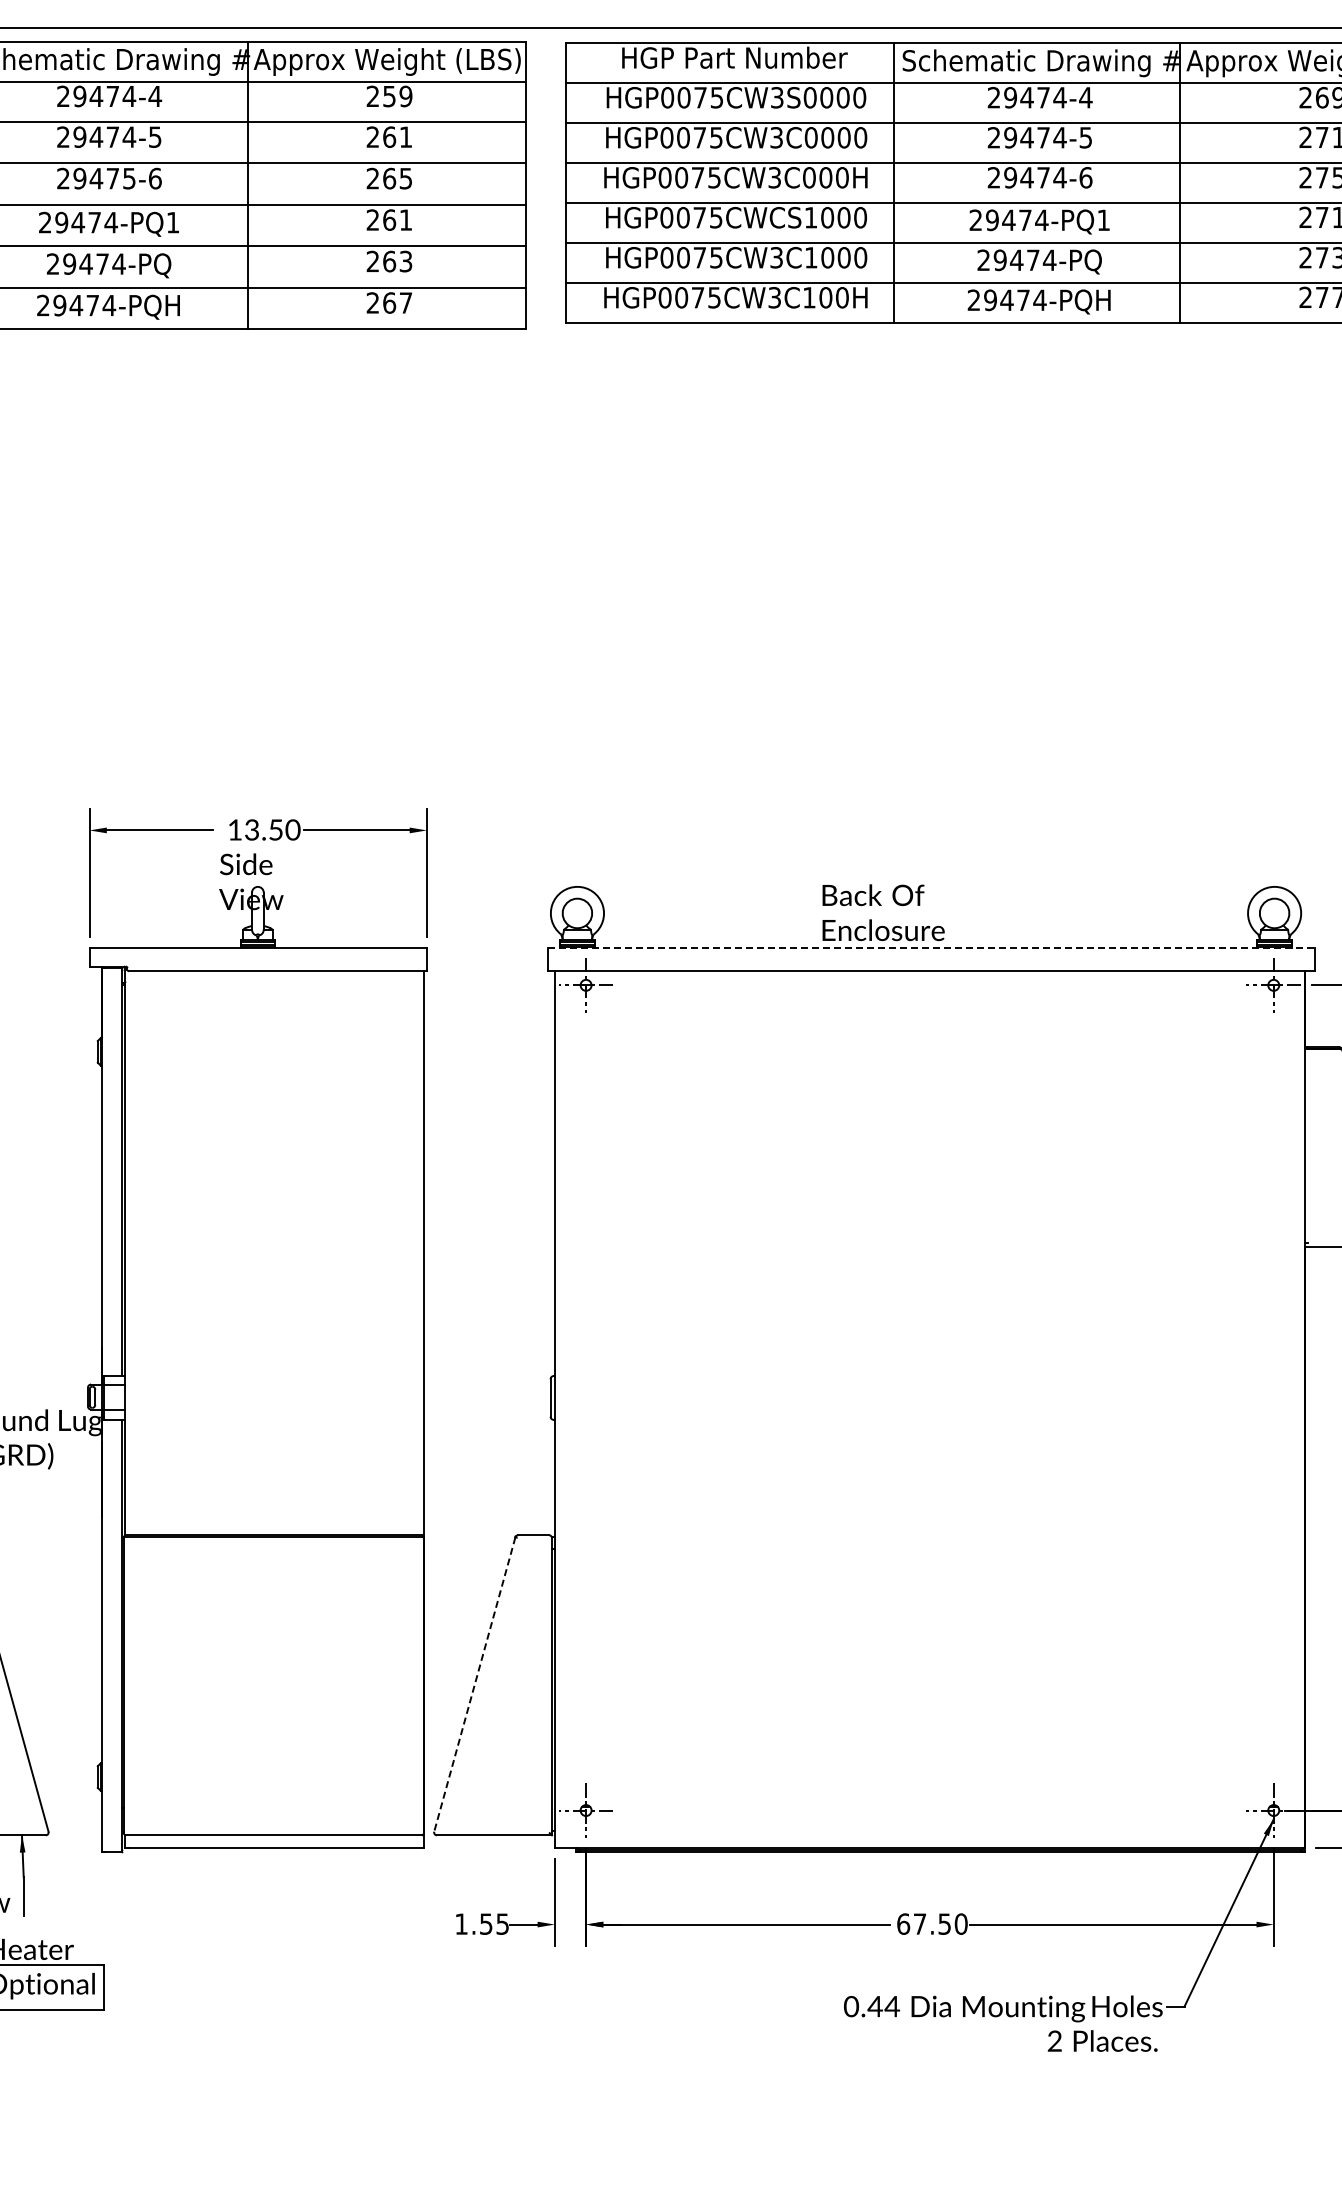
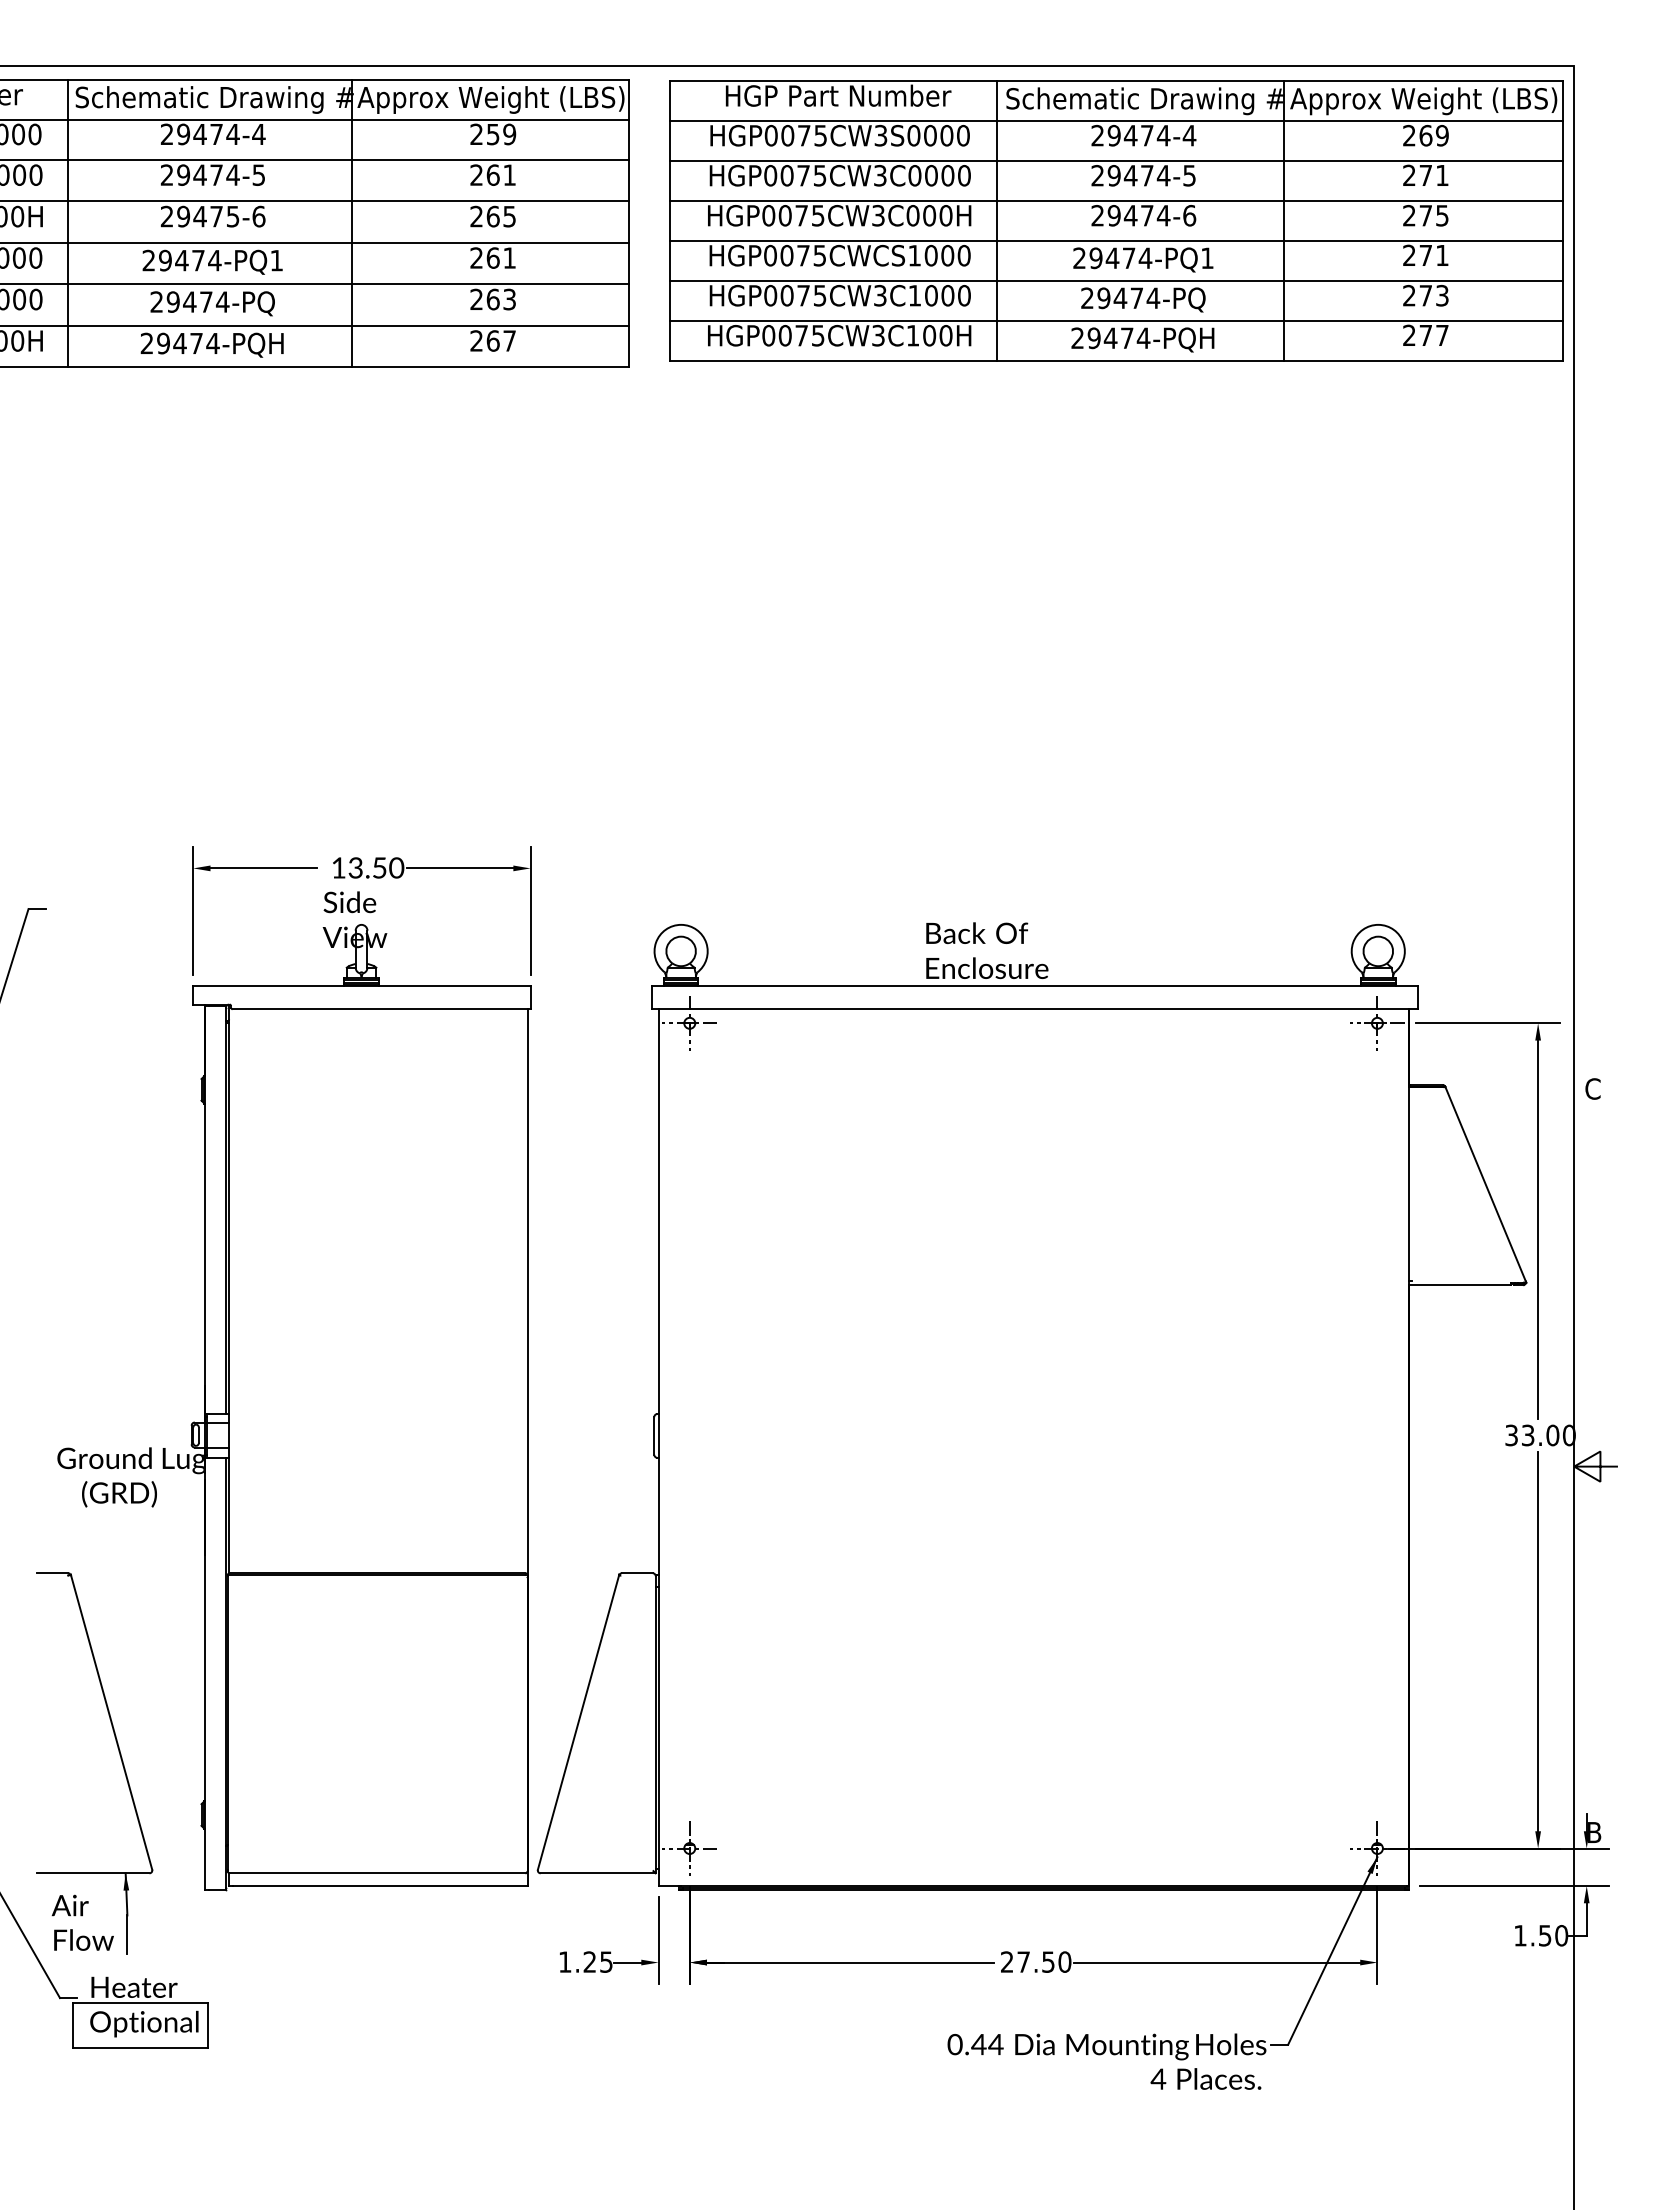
line: (931, 947) -> (1035, 985), dashed -> solid
line: (474, 1684) -> (578, 1722), dashed -> solid
text: (485, 1923) -> (589, 1961), 1.55 -> 1.25
text: (902, 1923) -> (1006, 1961), 67.50 -> 27.50
text: (1054, 2040) -> (1158, 2078), 2 -> 4

